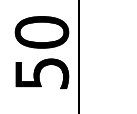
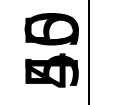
text: (41, 53) -> (51, 50), 50 -> 45

